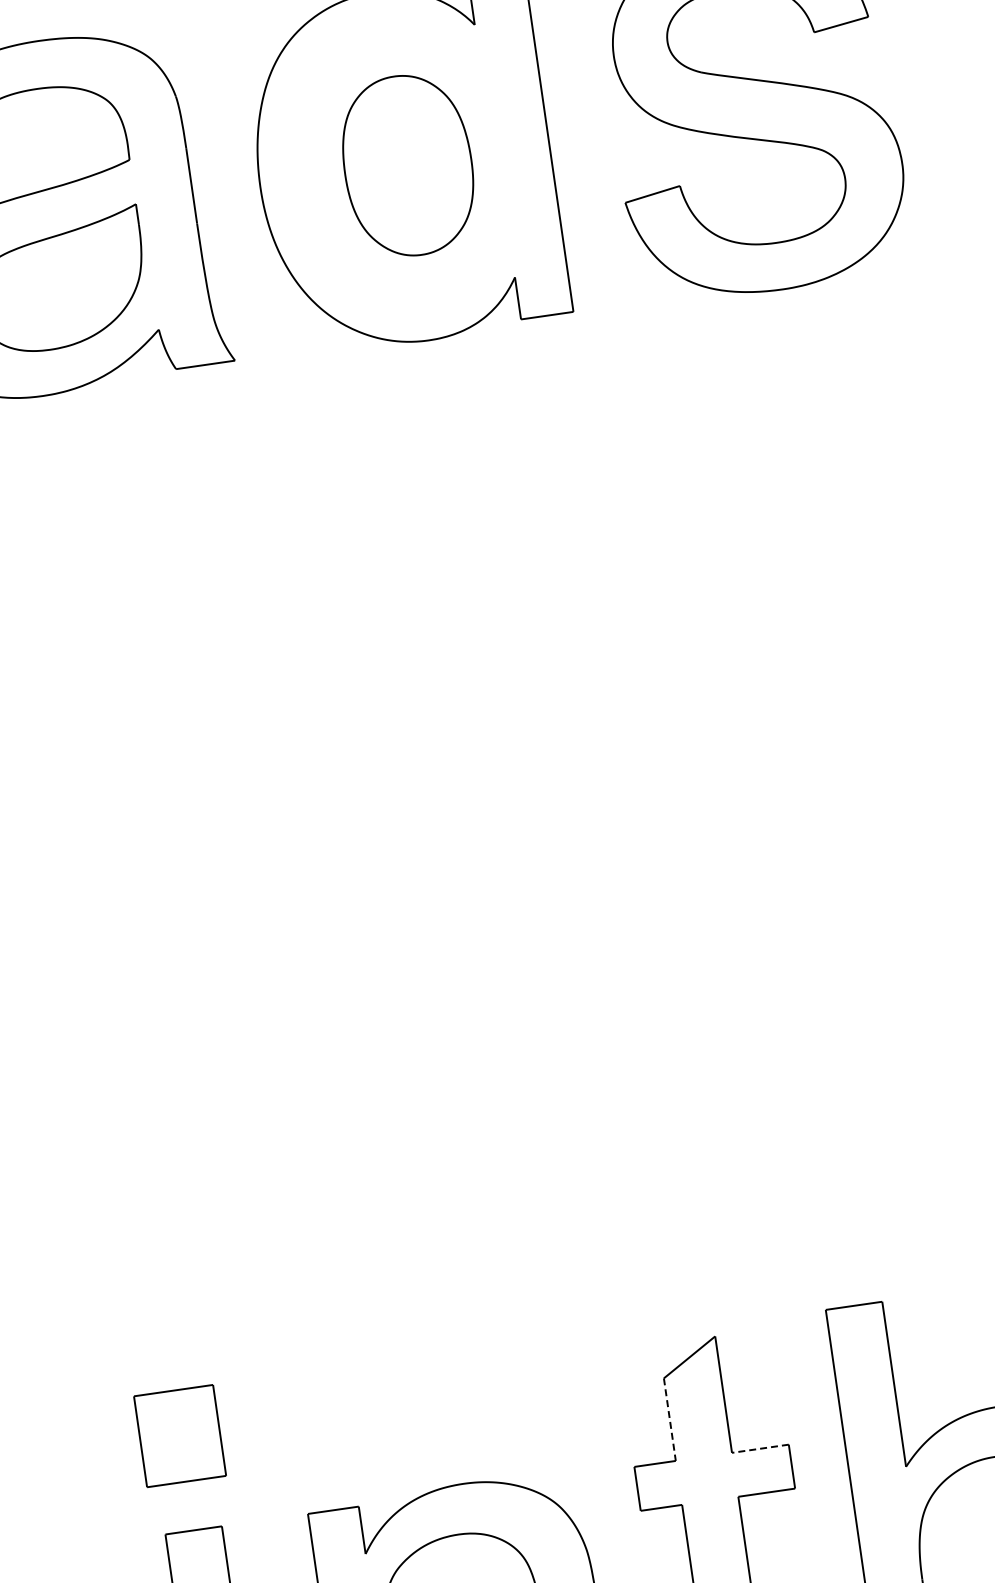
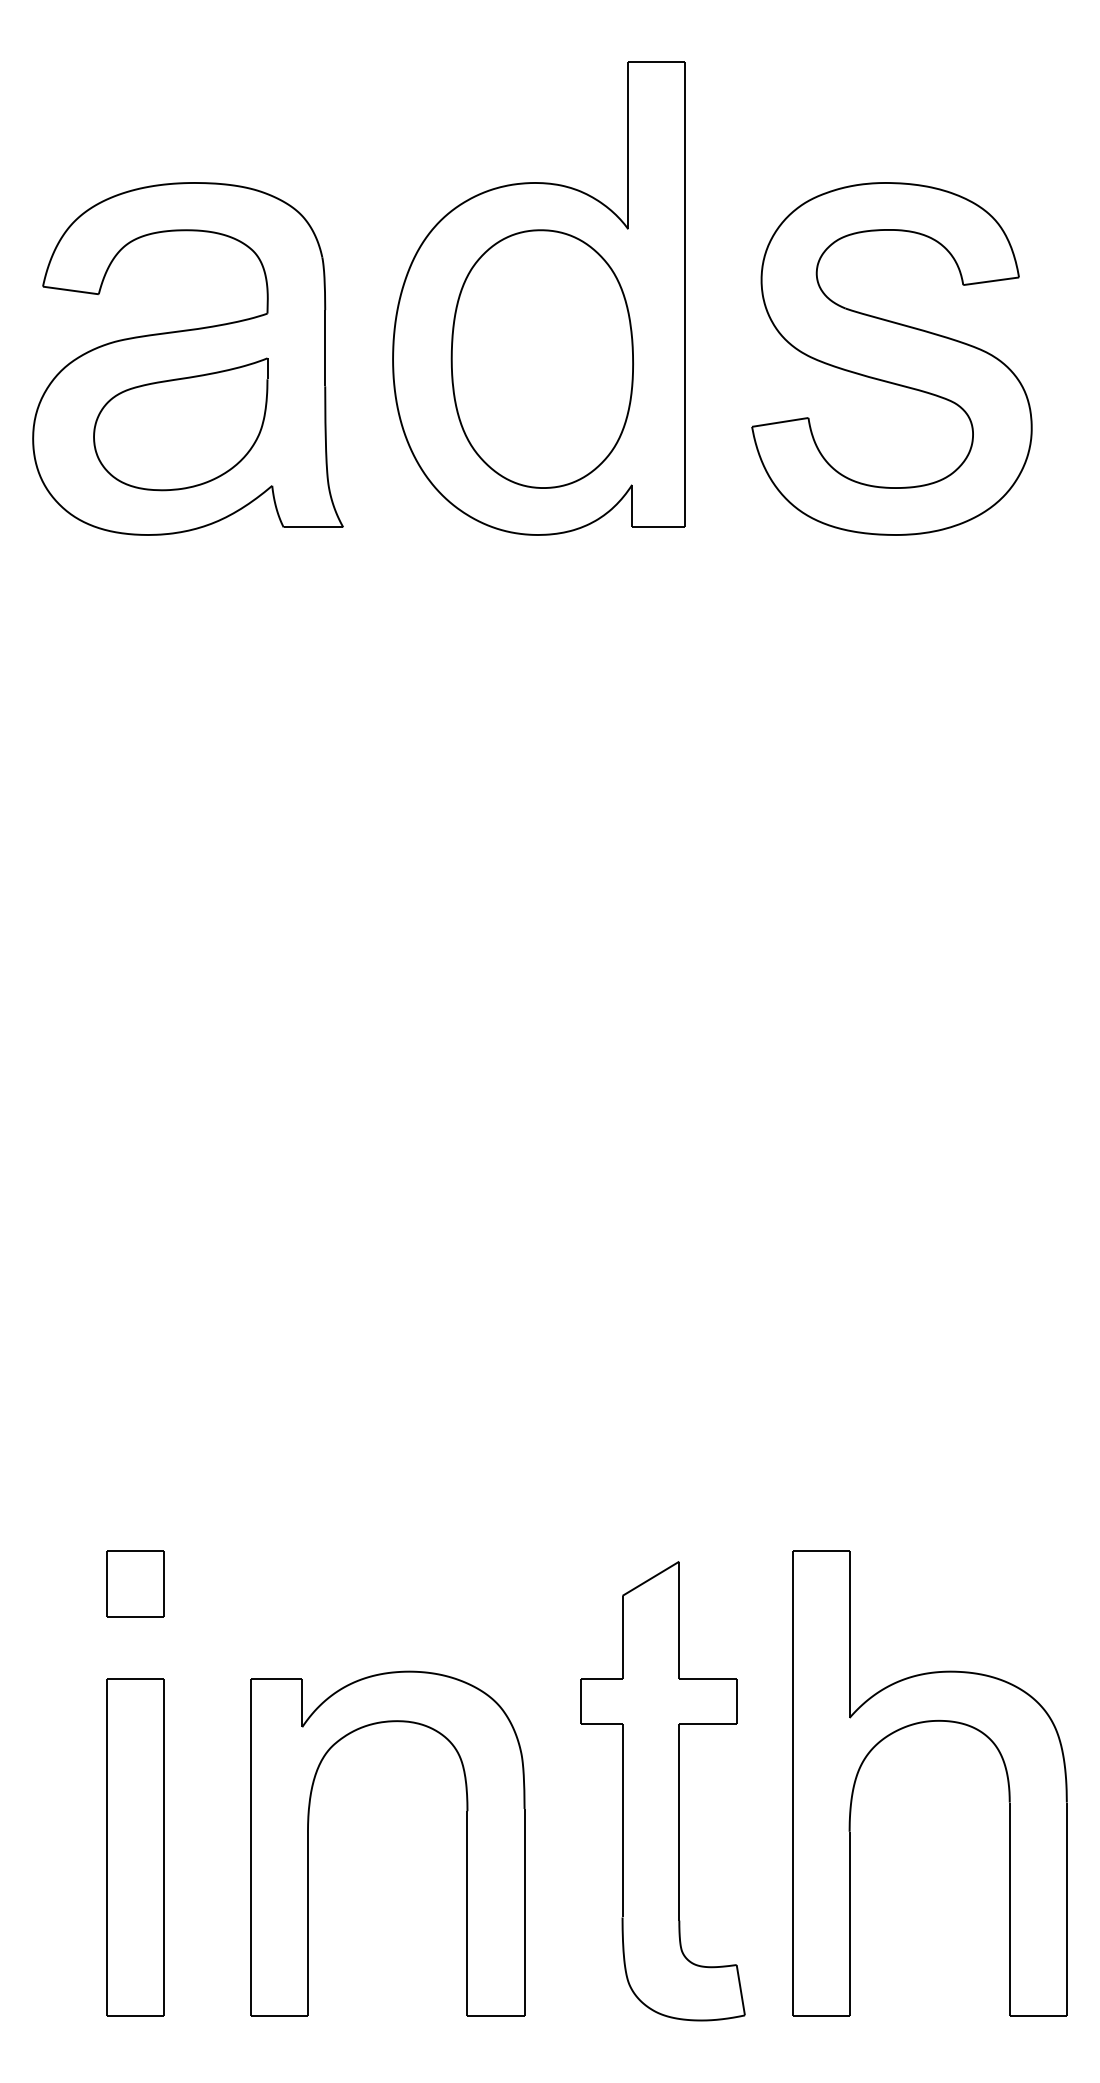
part: (407, 165) -> (541, 358), size x1.43
line: (669, 1419) -> (622, 1637), dashed -> solid
part: (180, 1435) -> (135, 1583), size x0.71
line: (760, 1448) -> (708, 1679), dashed -> solid

